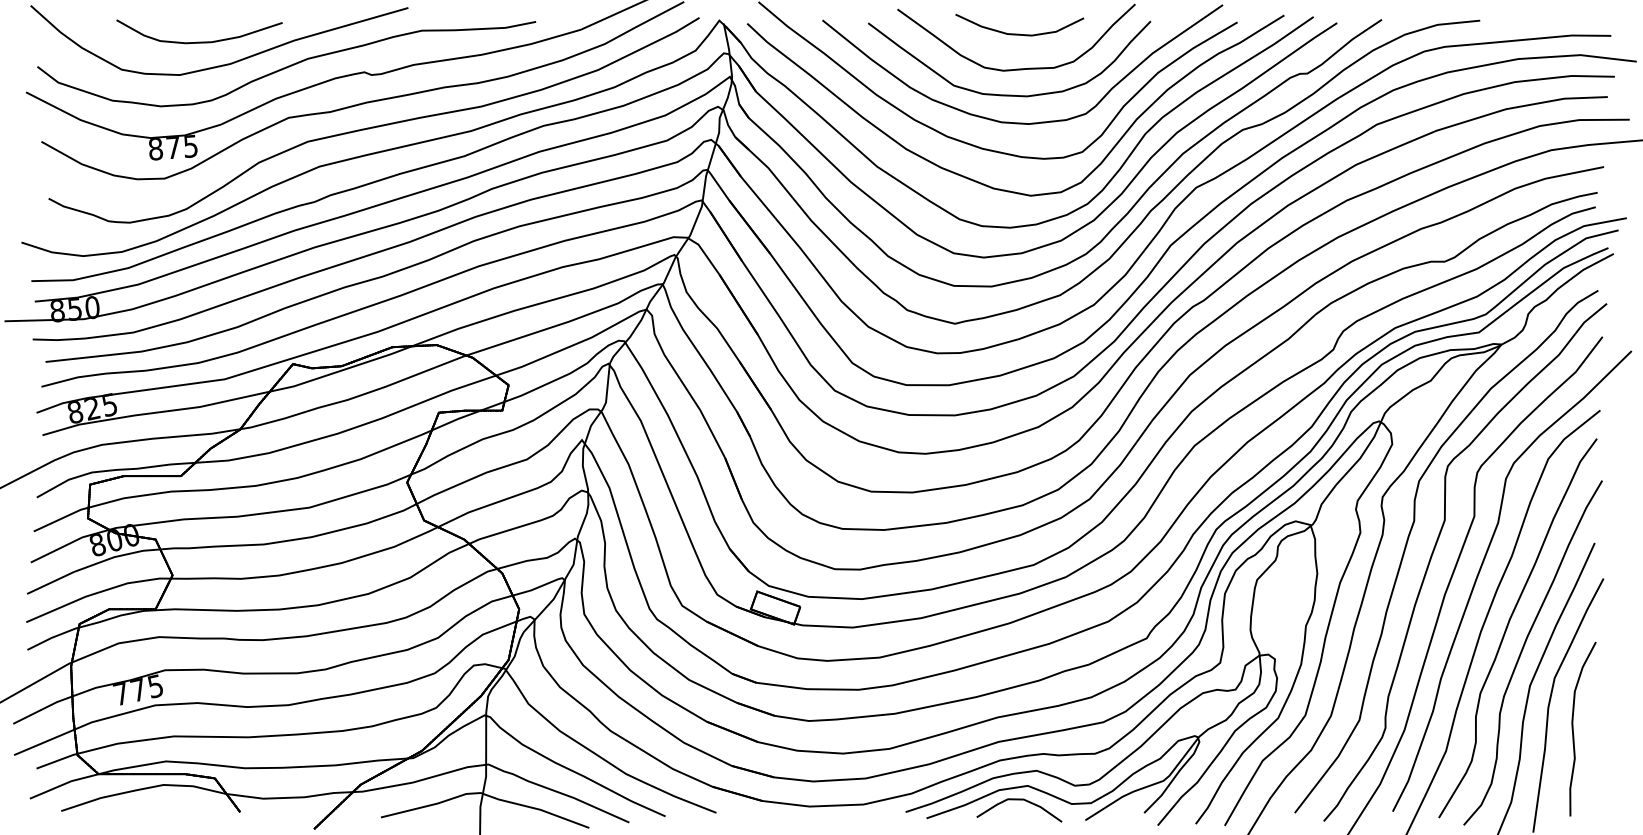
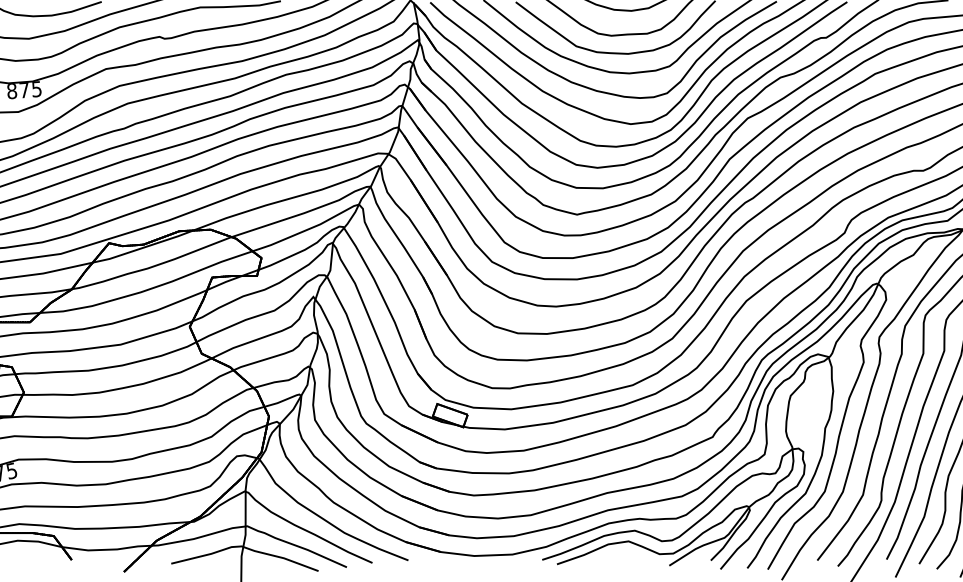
part: (1019, 800) -> (622, 551), removed

